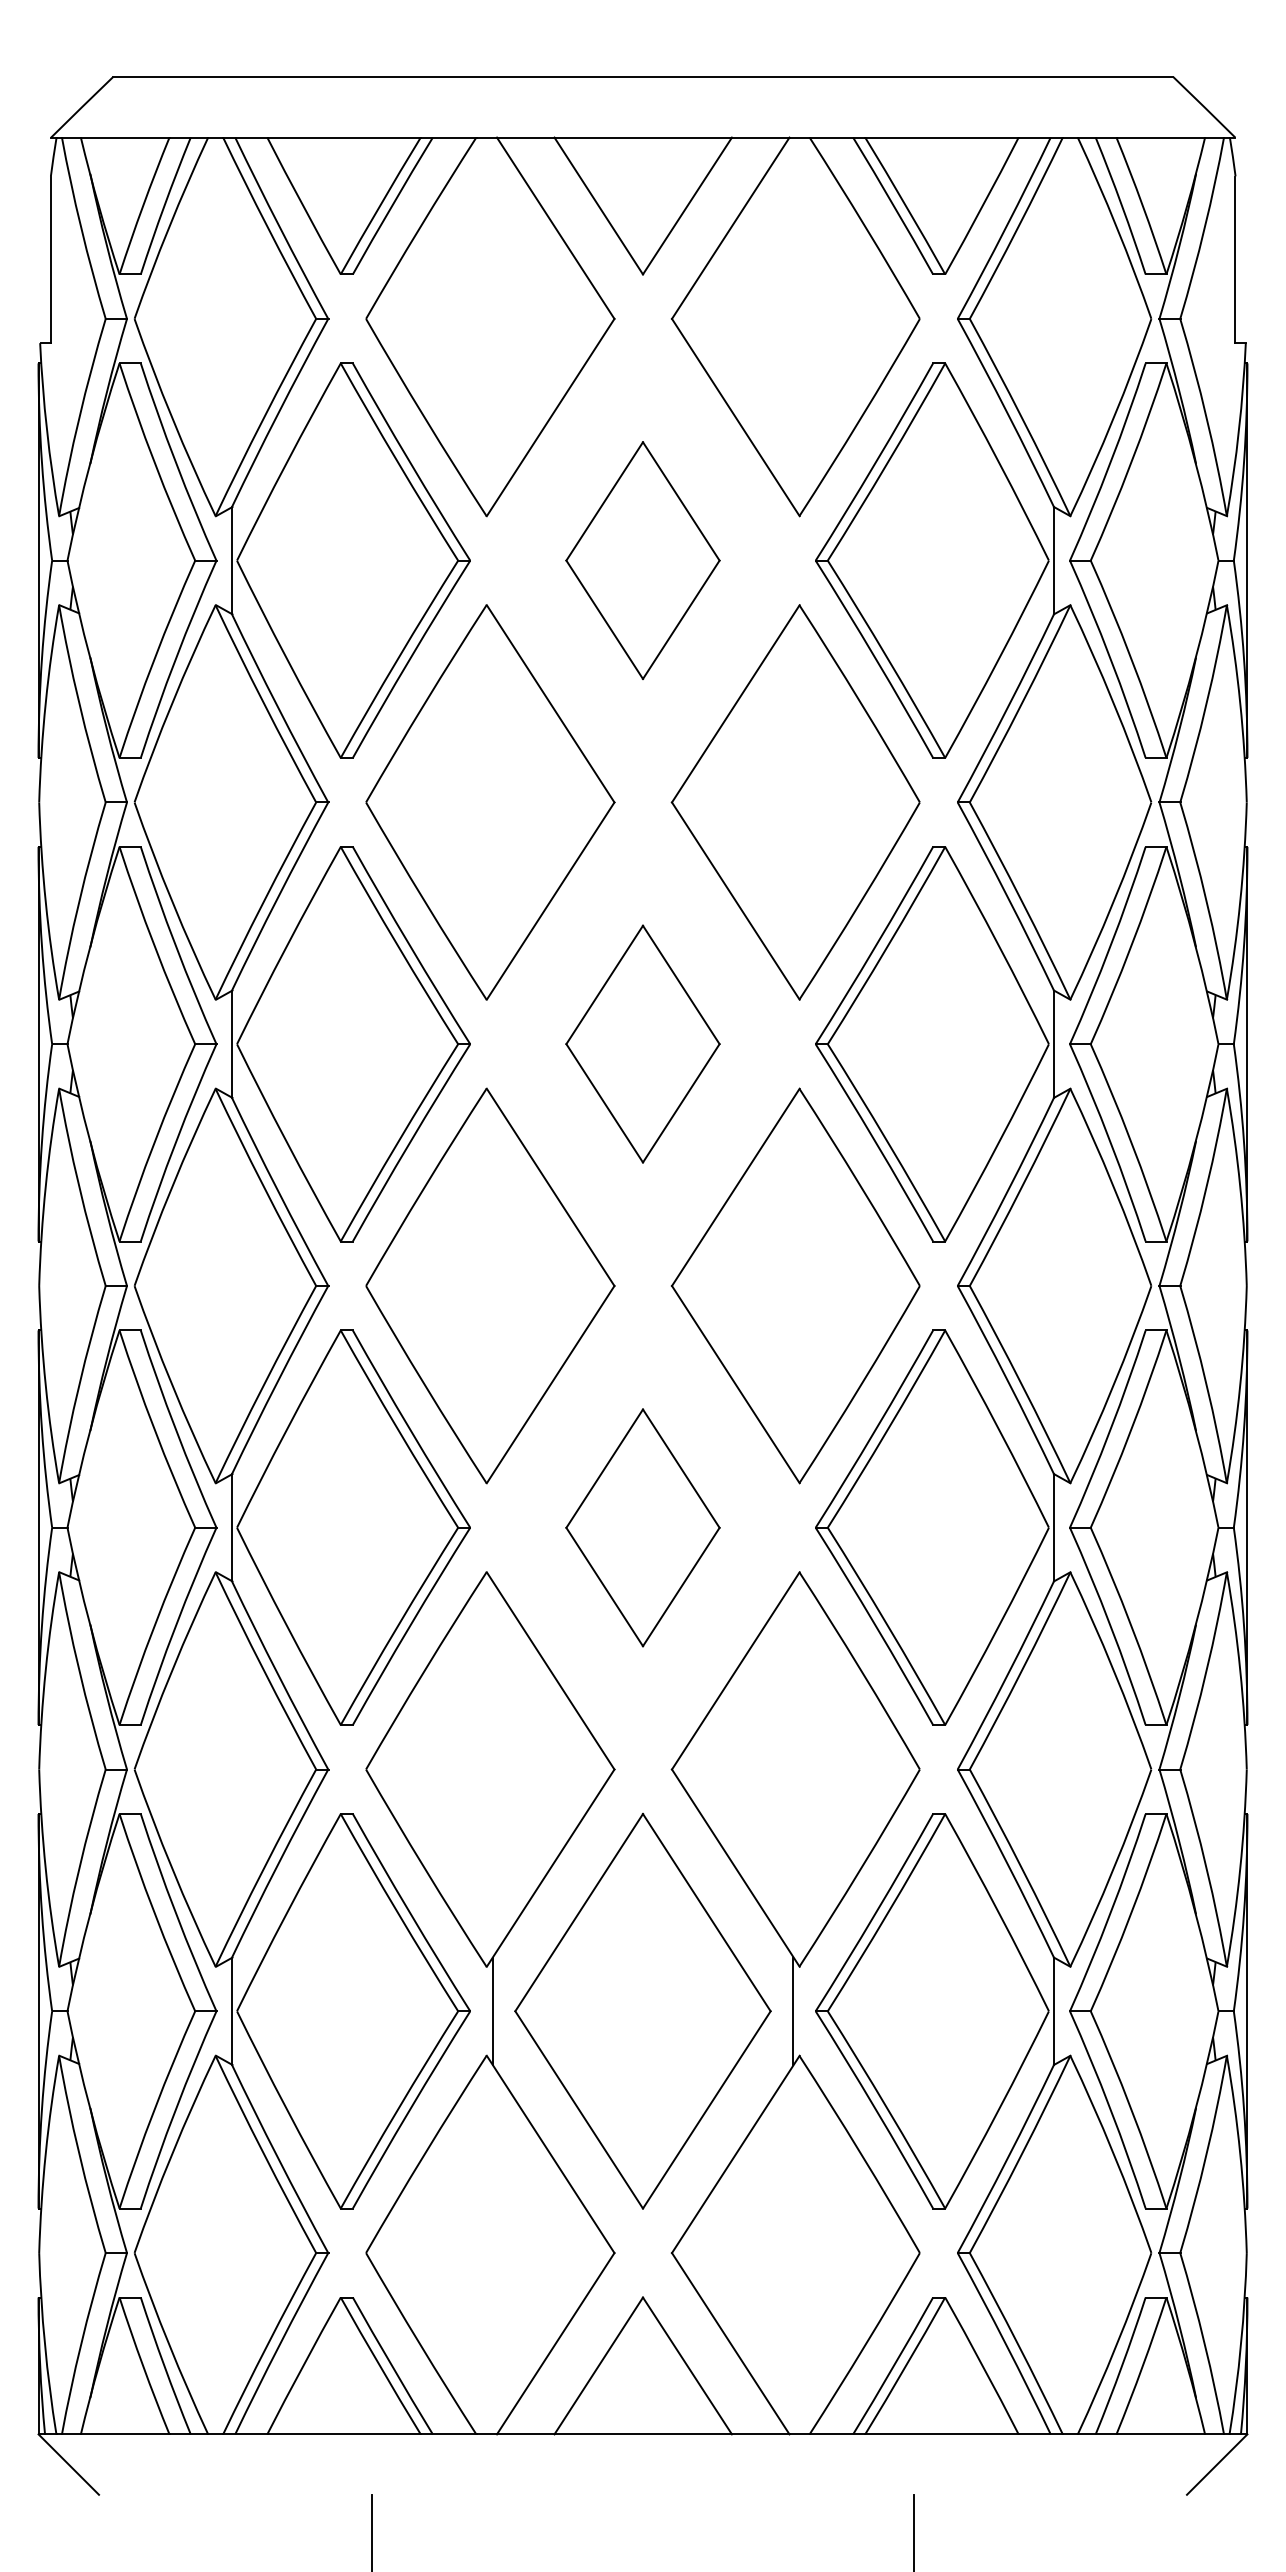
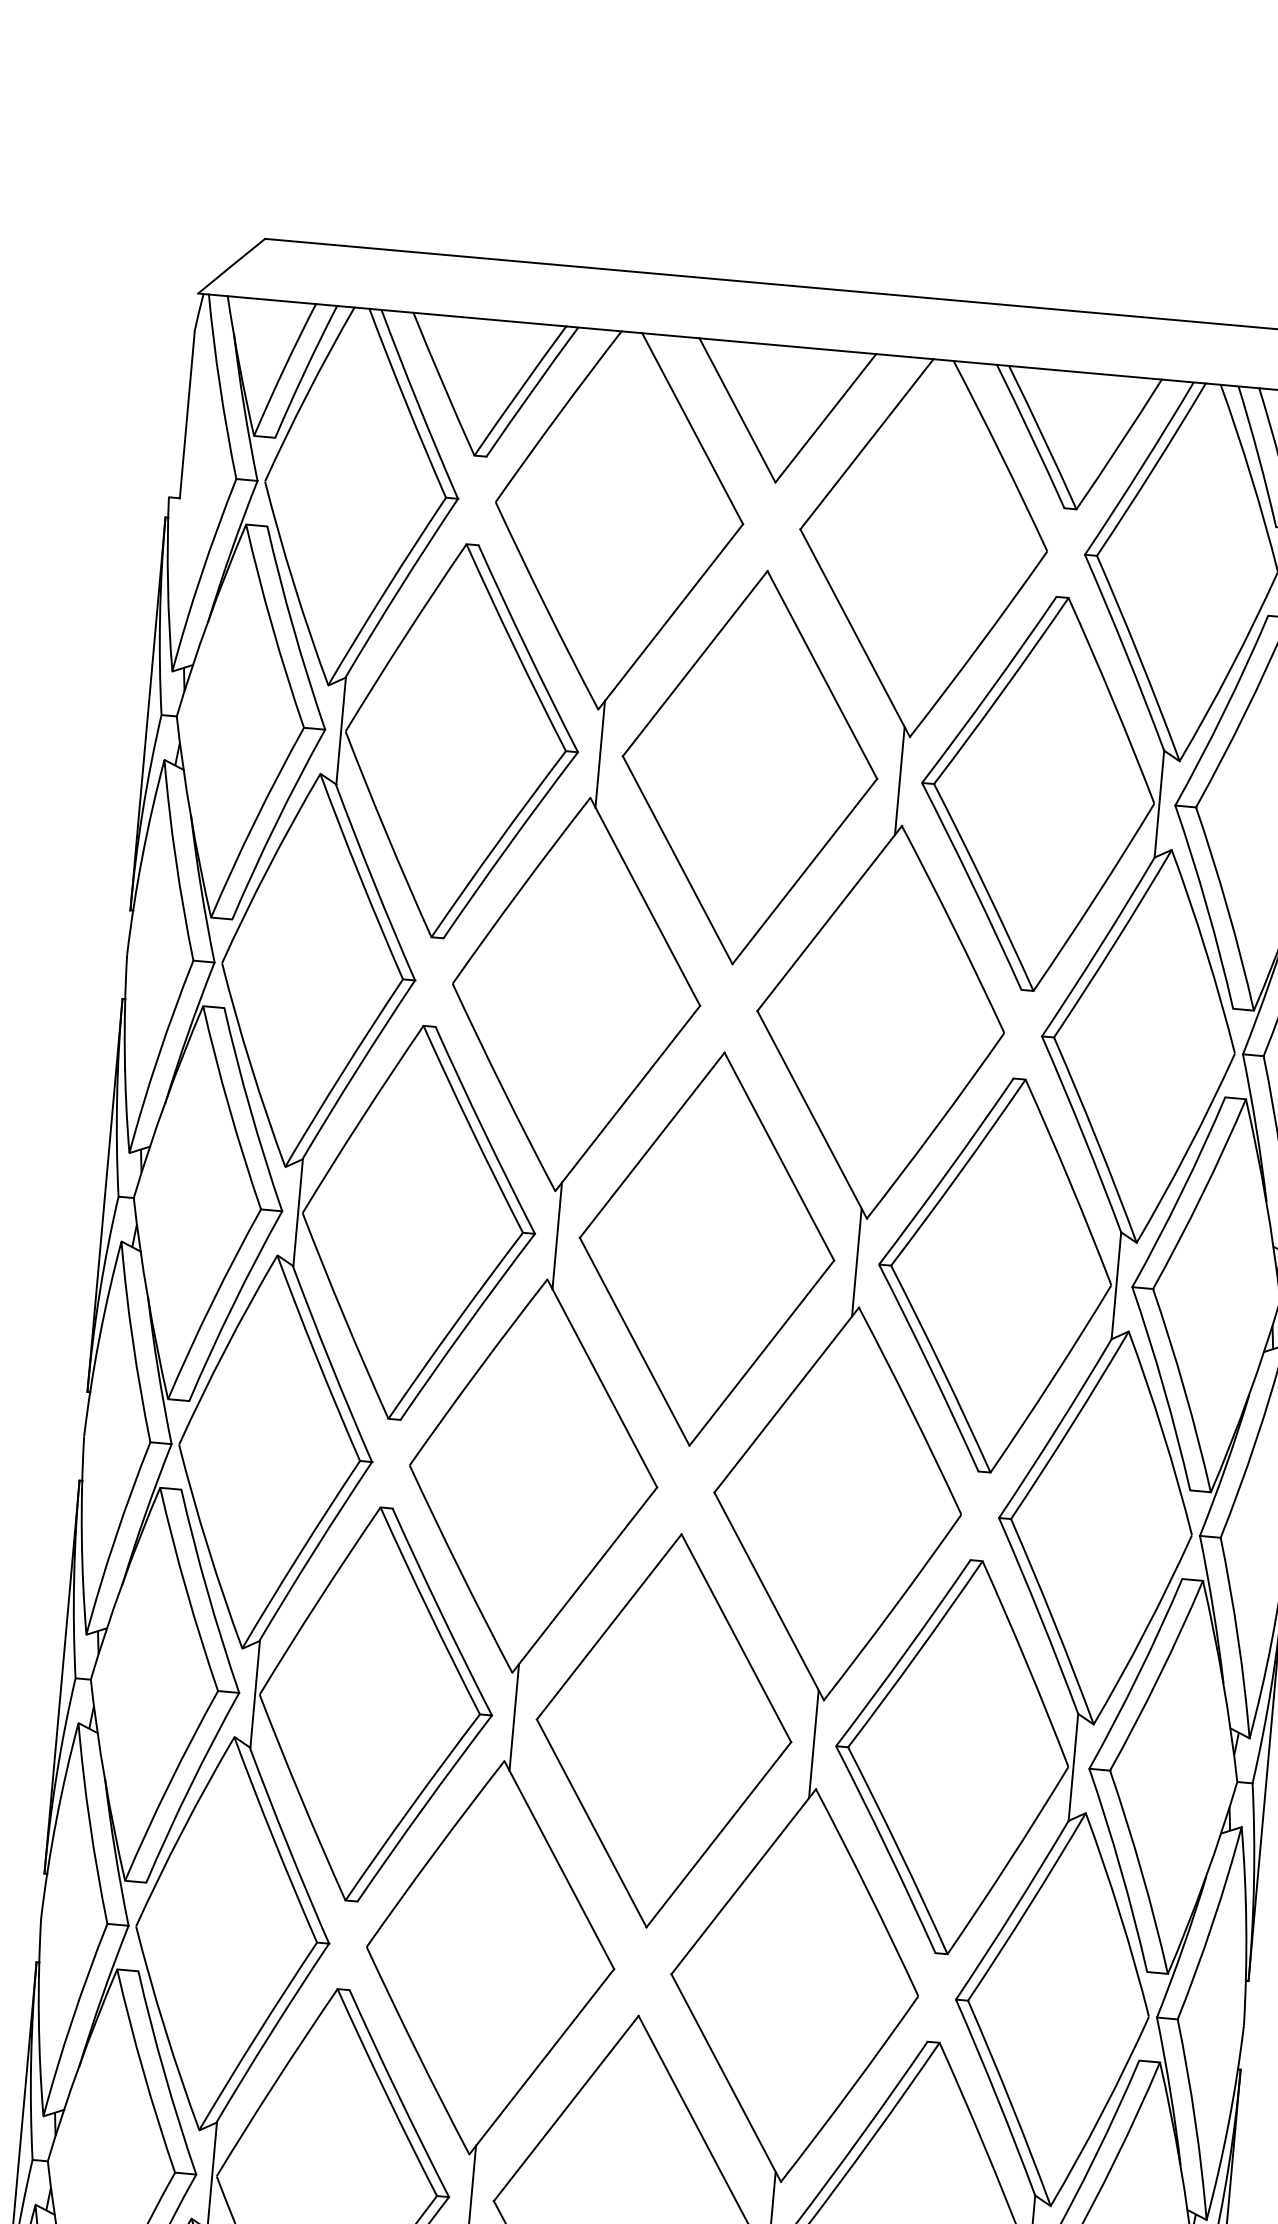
line: (492, 560) -> (600, 754), added
part: (642, 560) -> (749, 767), size x1.67
line: (793, 560) -> (899, 780), added
line: (492, 1043) -> (557, 1235), added
part: (642, 1043) -> (706, 1248), size x1.67
line: (793, 1043) -> (857, 1261), added
line: (492, 1527) -> (514, 1717), added
part: (642, 1527) -> (663, 1730), size x1.67
line: (793, 1527) -> (813, 1743), added

